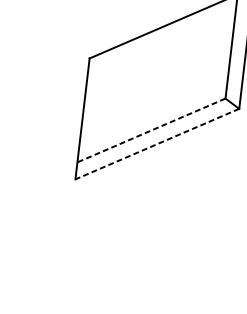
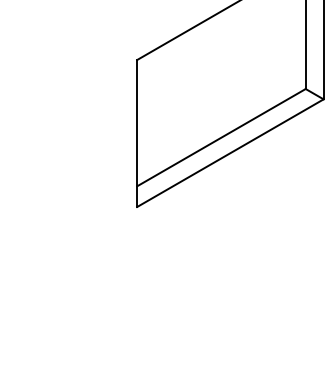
line: (151, 130) -> (221, 137), dashed -> solid
line: (157, 144) -> (230, 153), dashed -> solid

